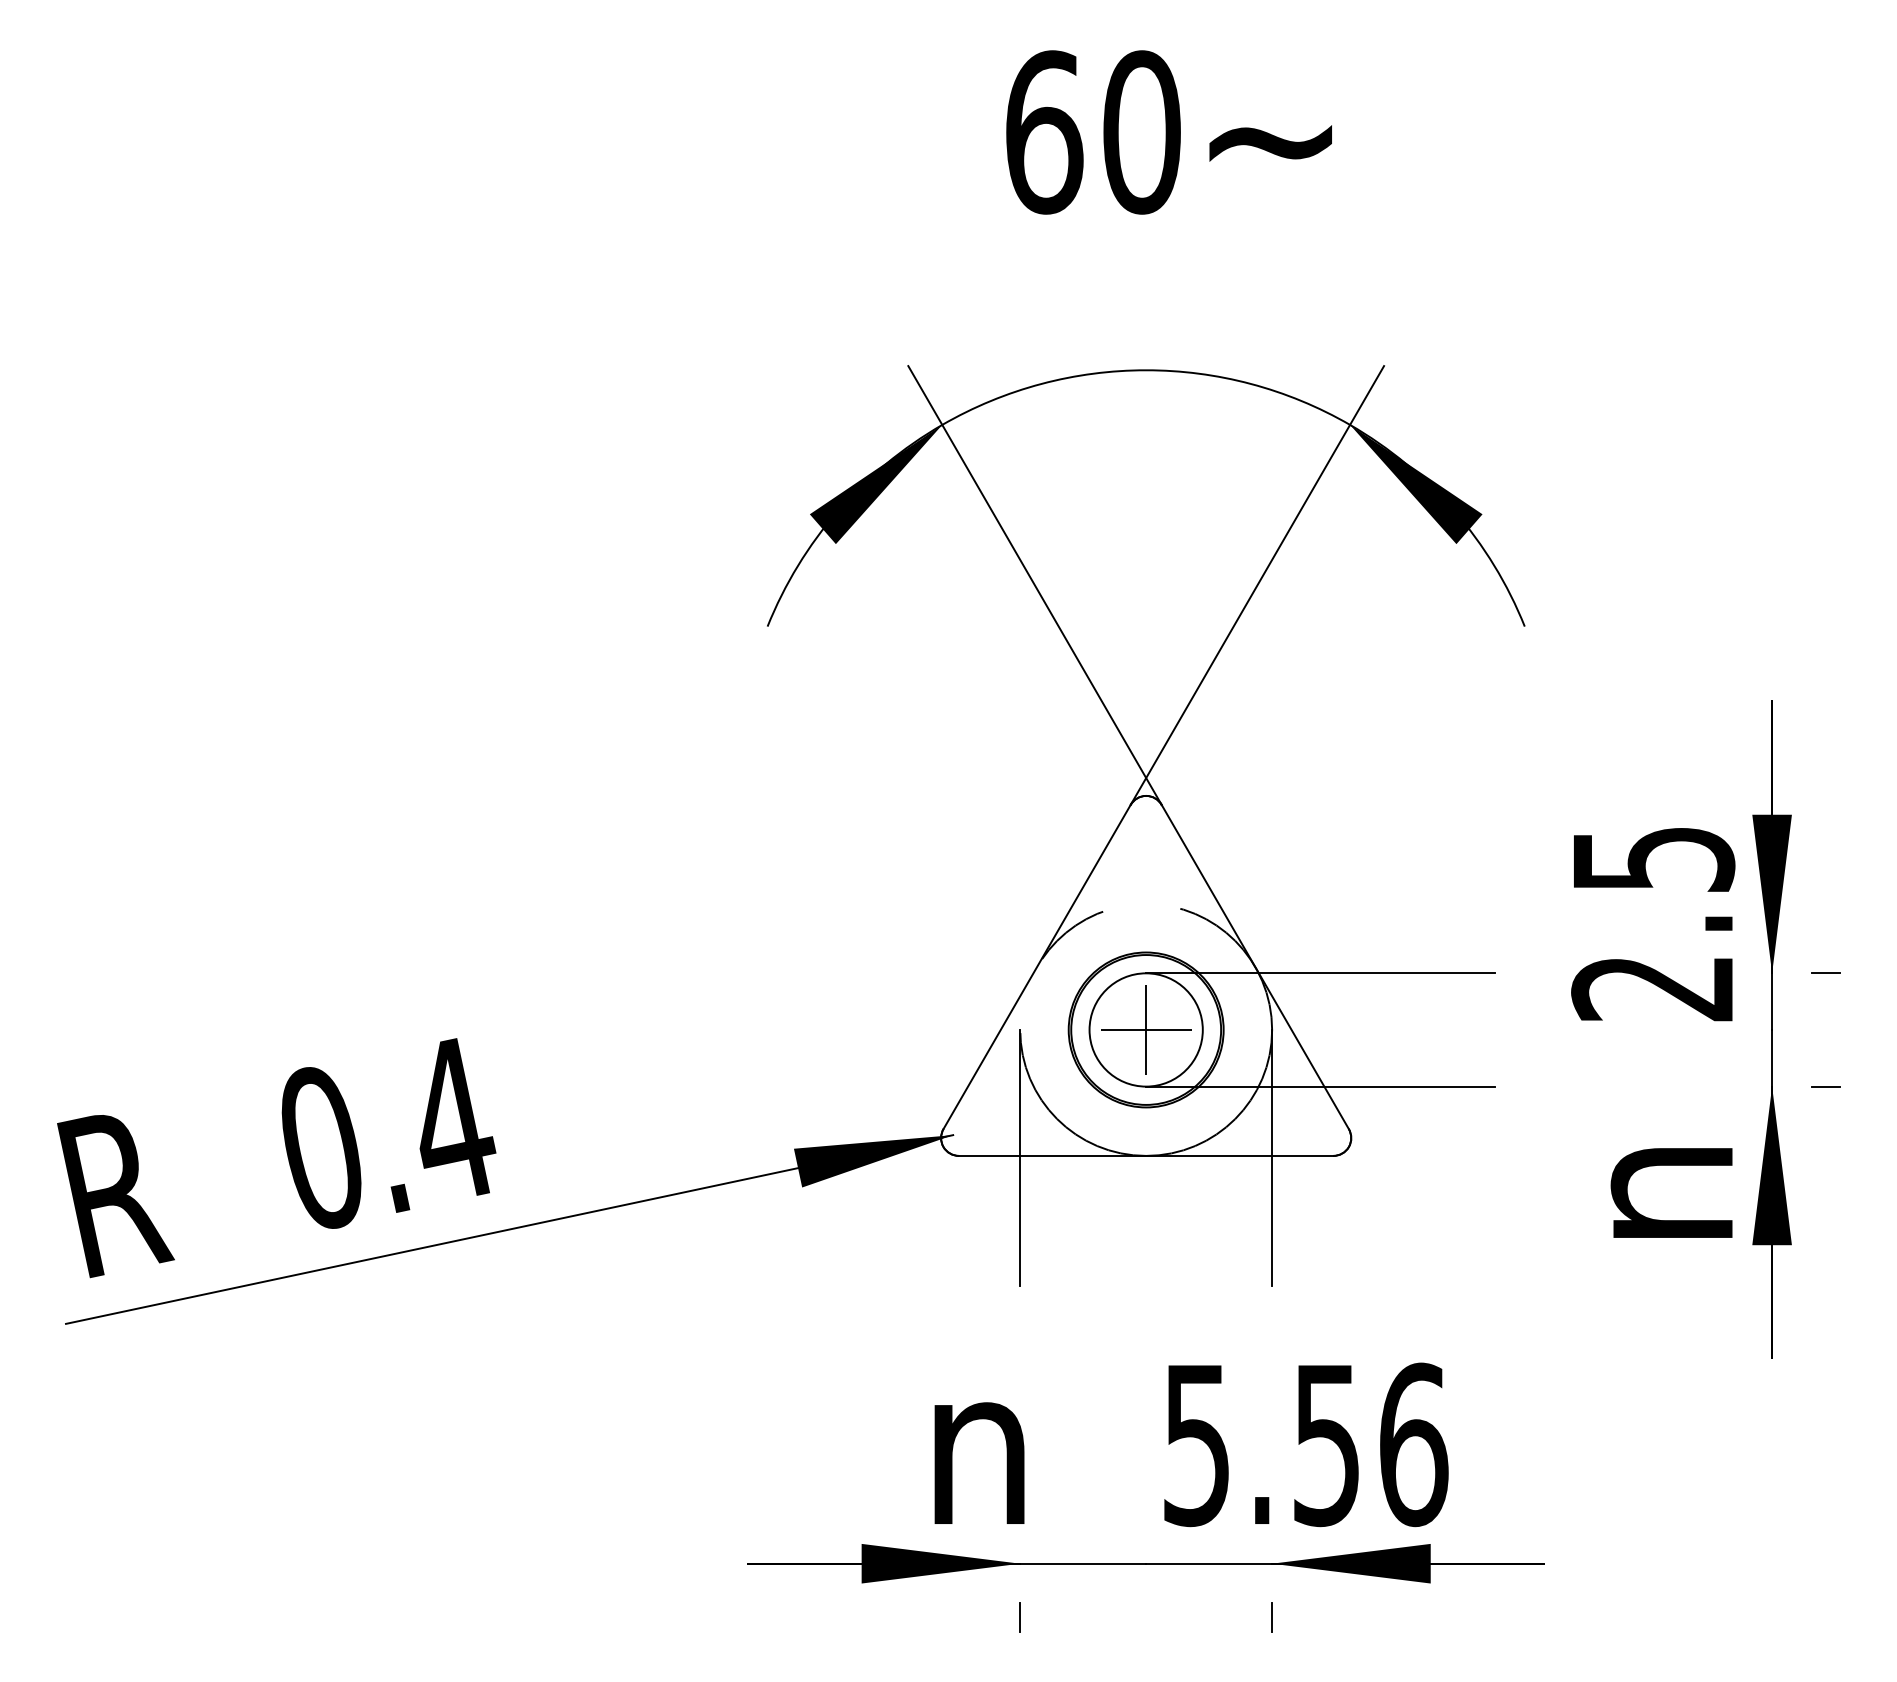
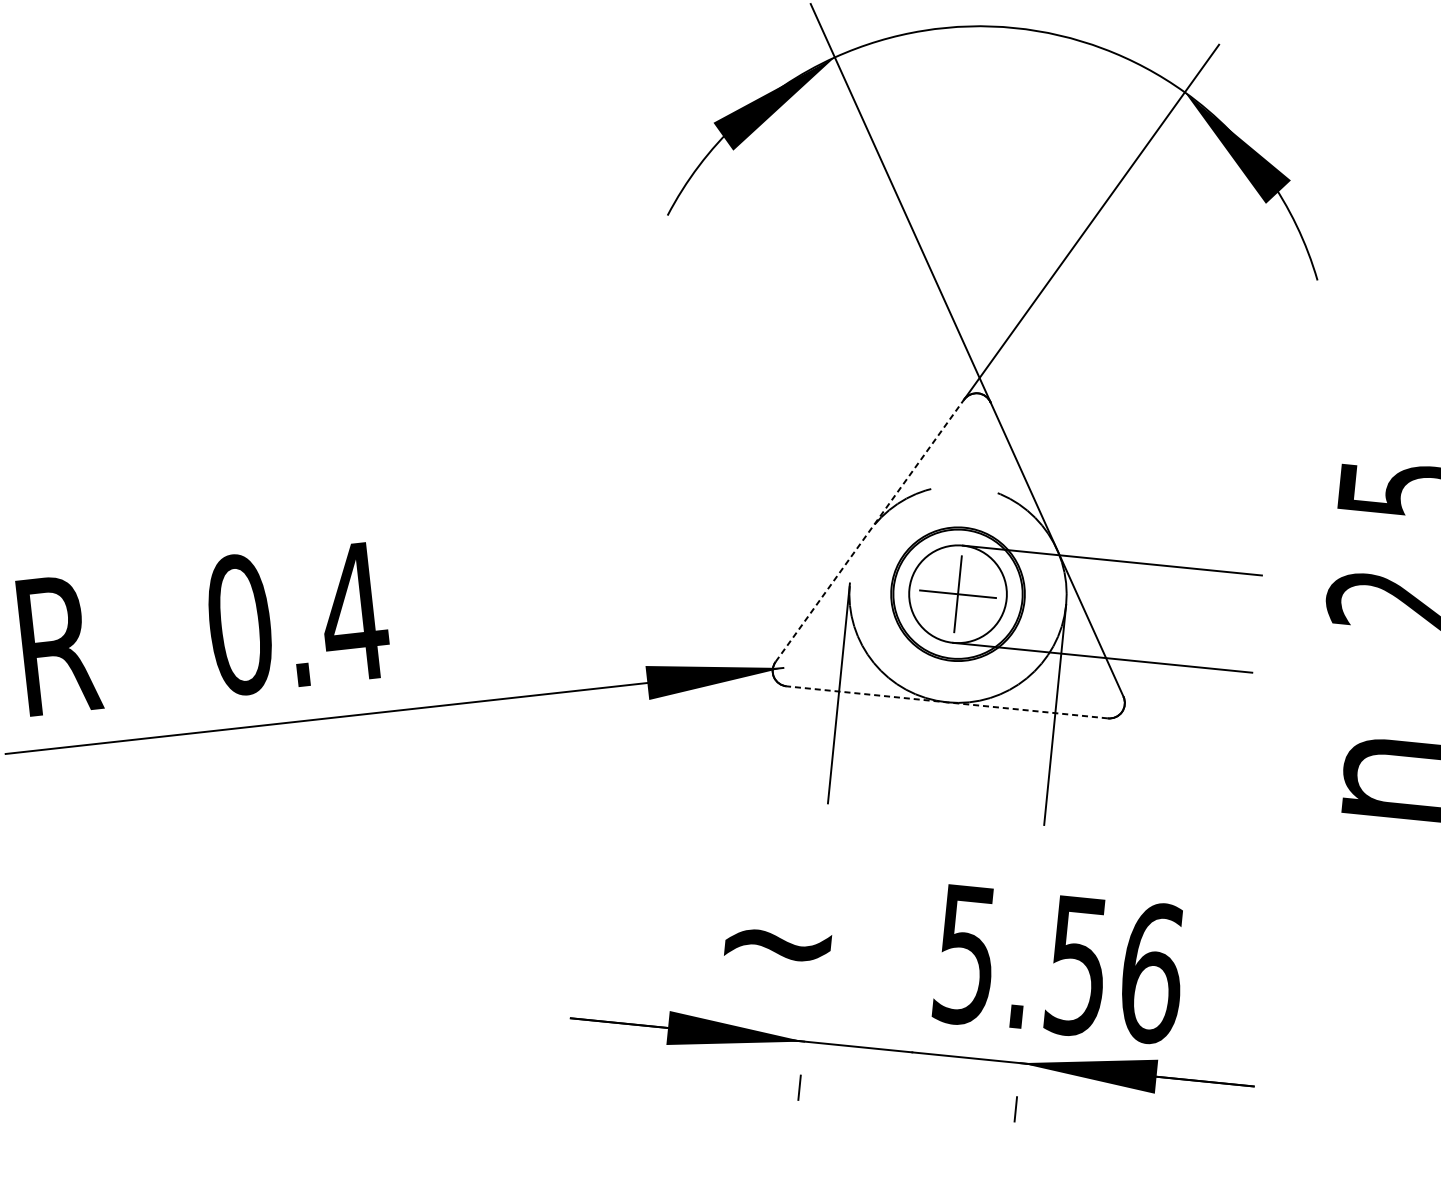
line: (1037, 967) -> (870, 531), solid -> dashed
line: (1145, 1155) -> (946, 701), solid -> dashed
text: (978, 1462) -> (777, 951), n -> ~

